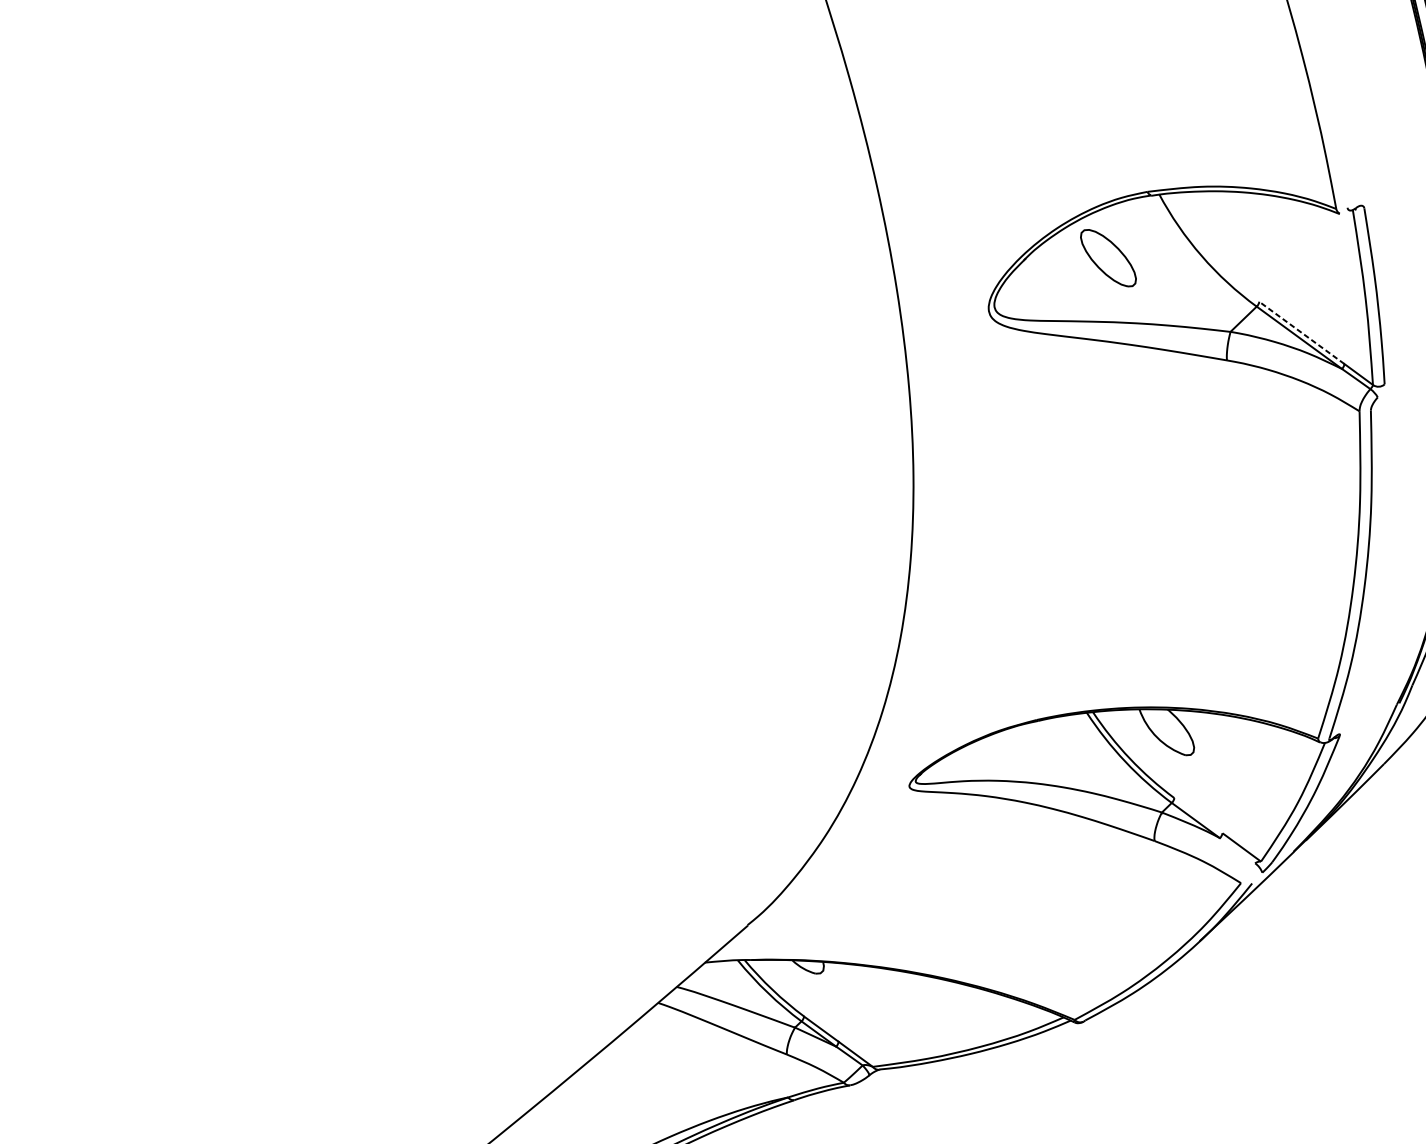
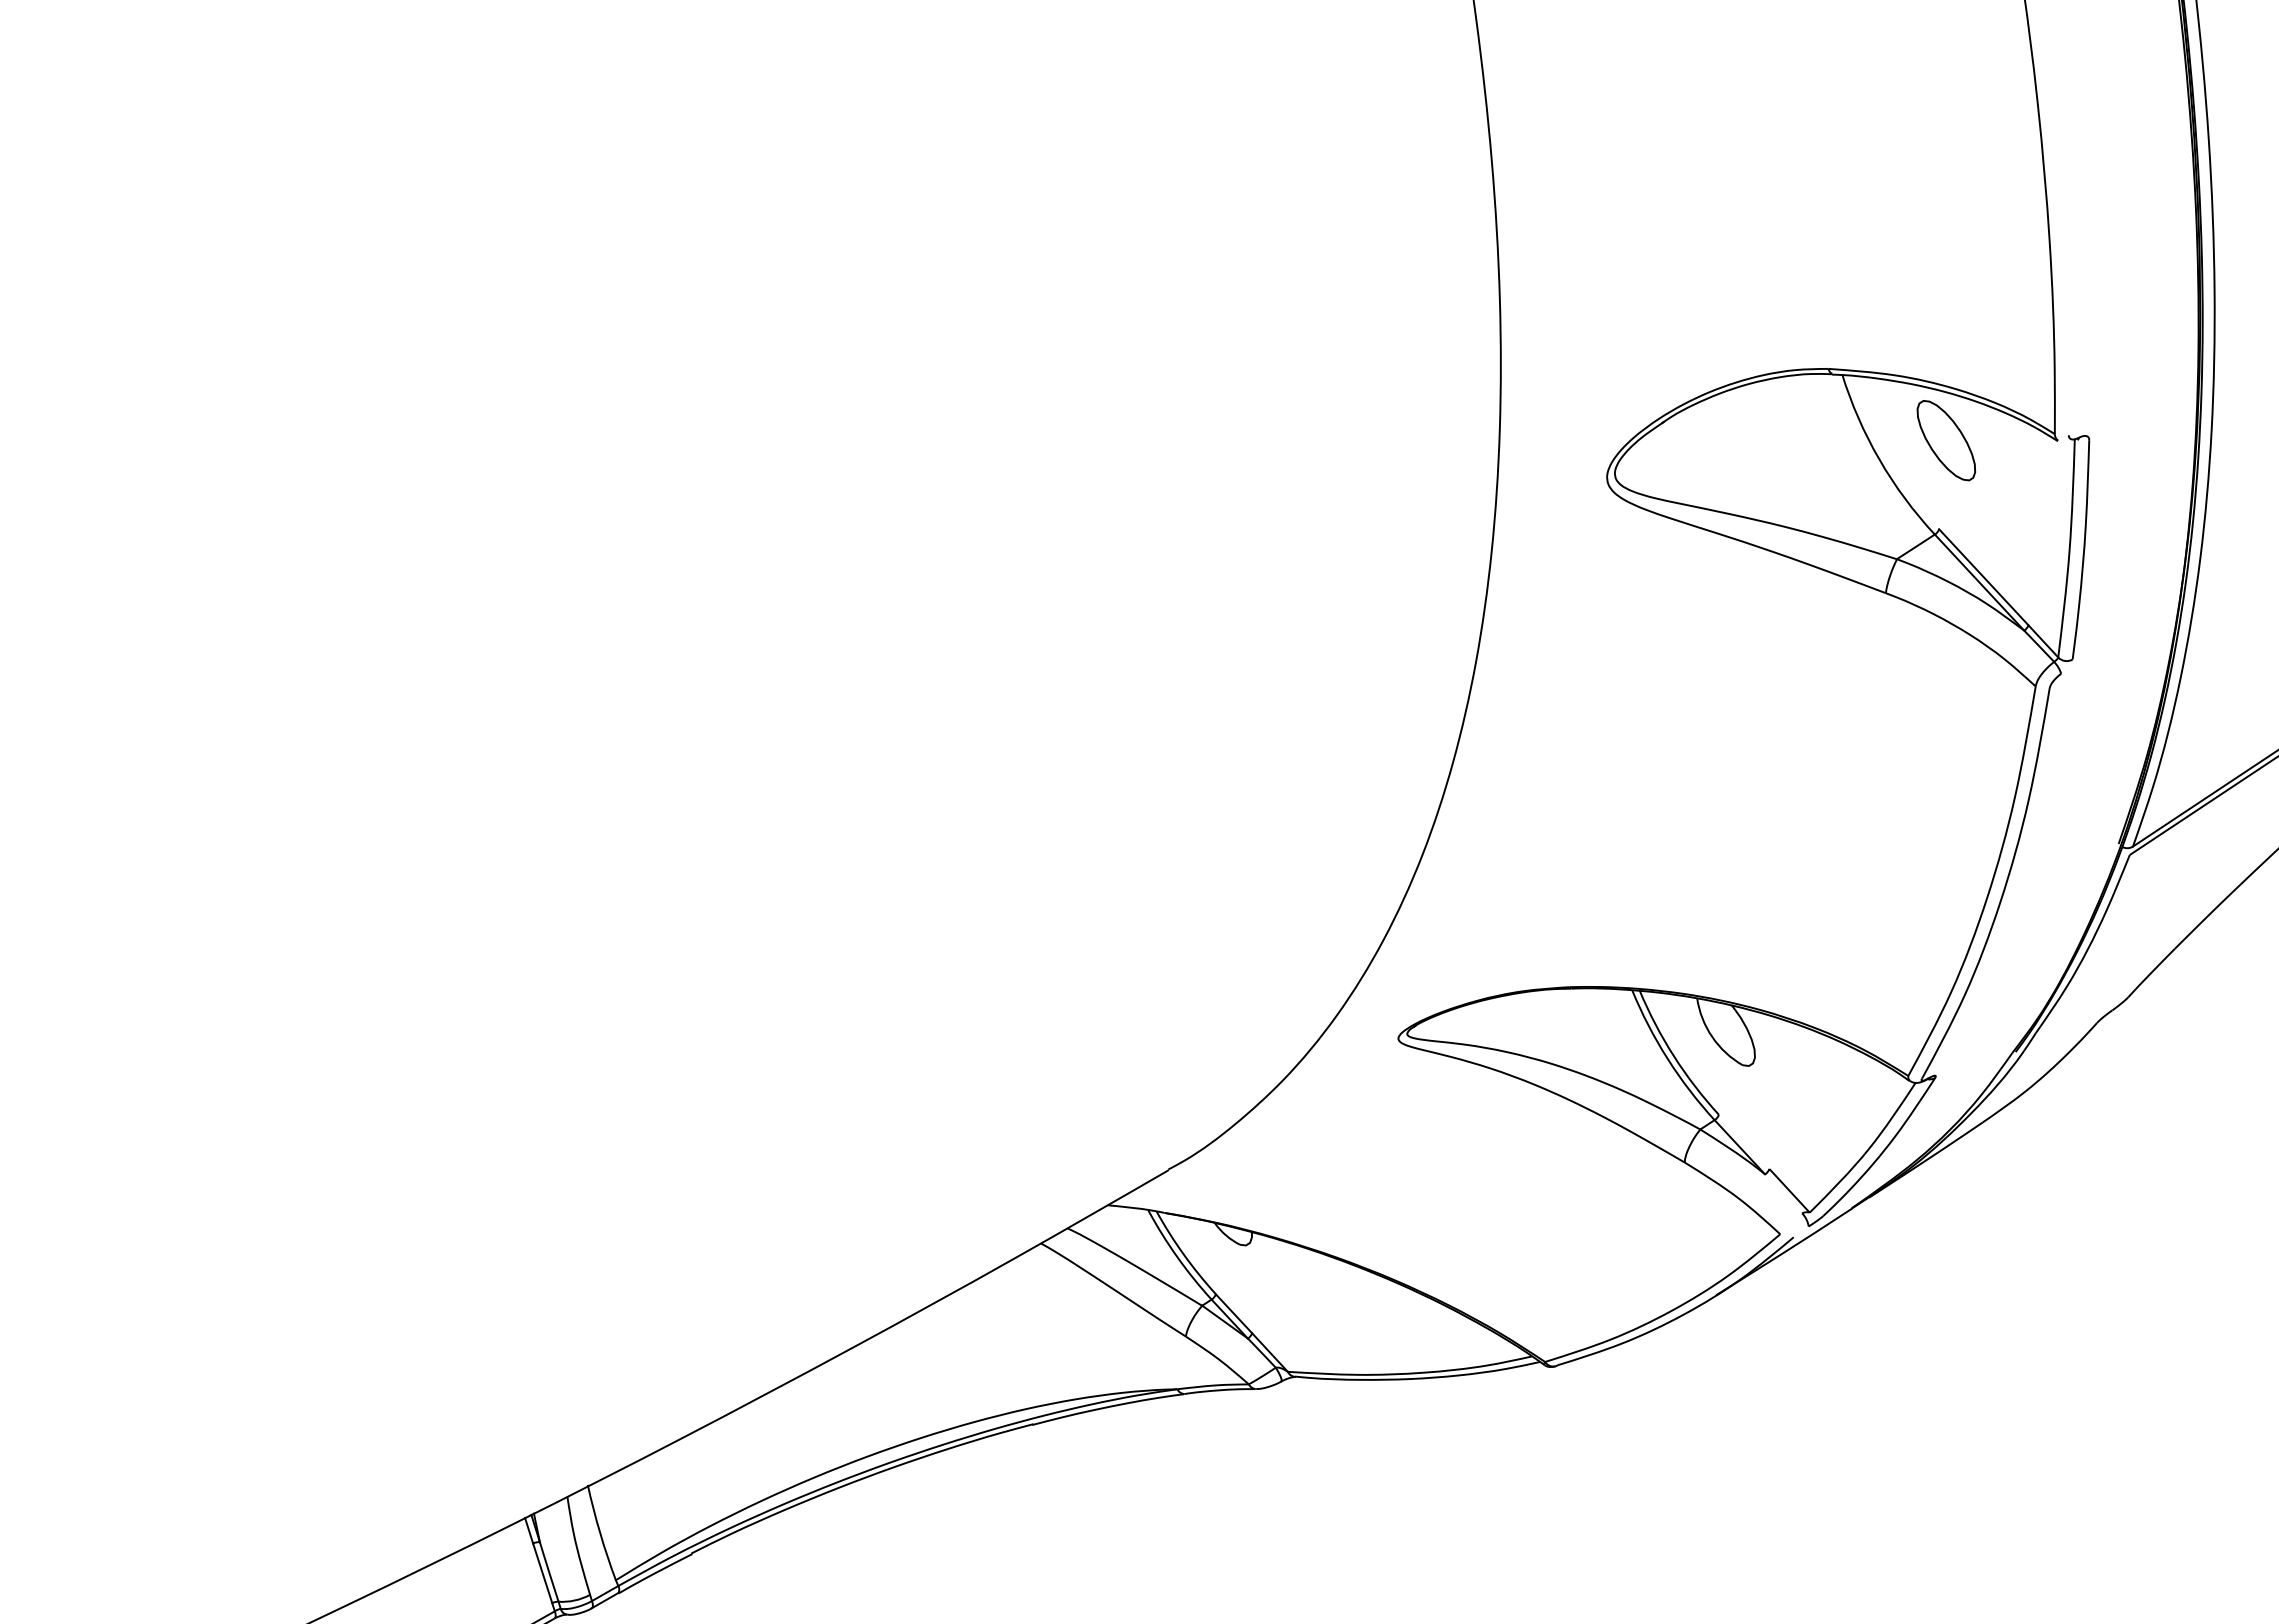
part: (1108, 258) -> (1946, 440), moved
line: (1301, 333) -> (1983, 577), dashed -> solid

